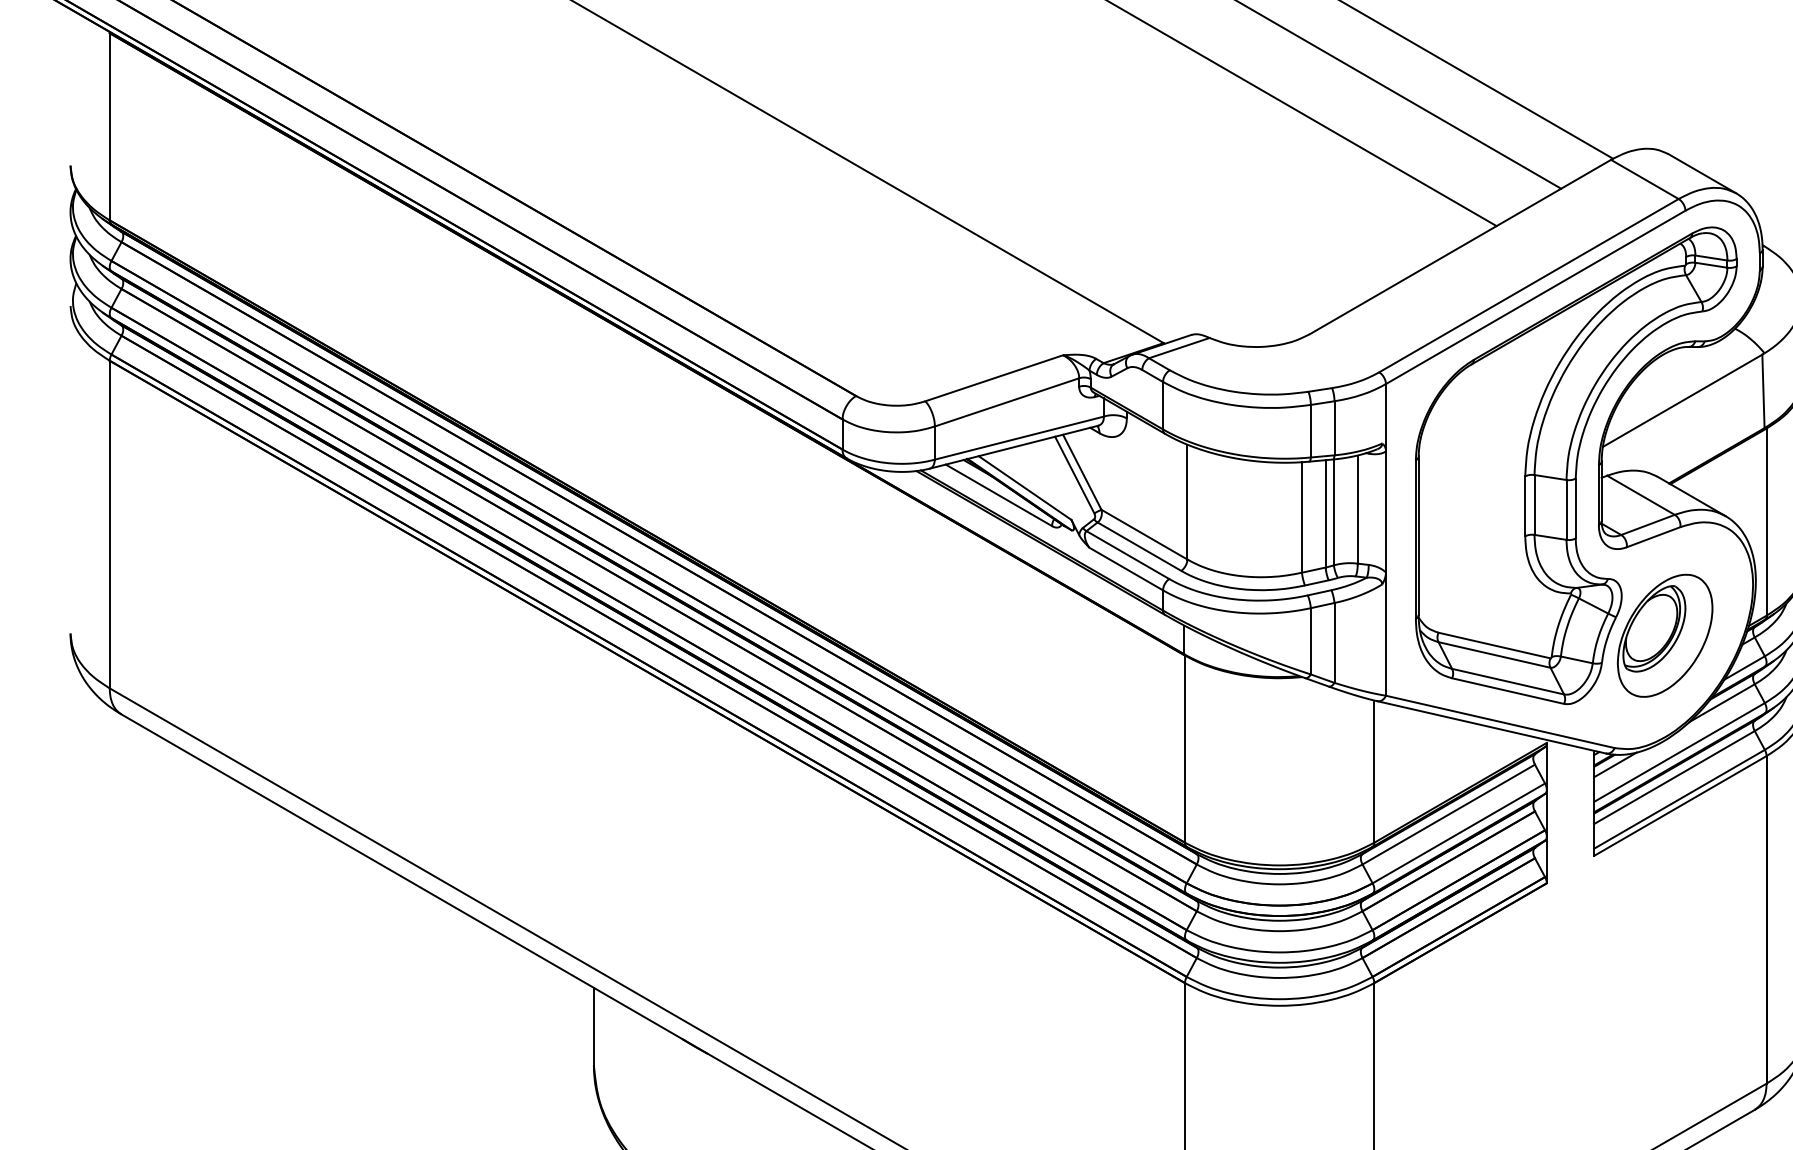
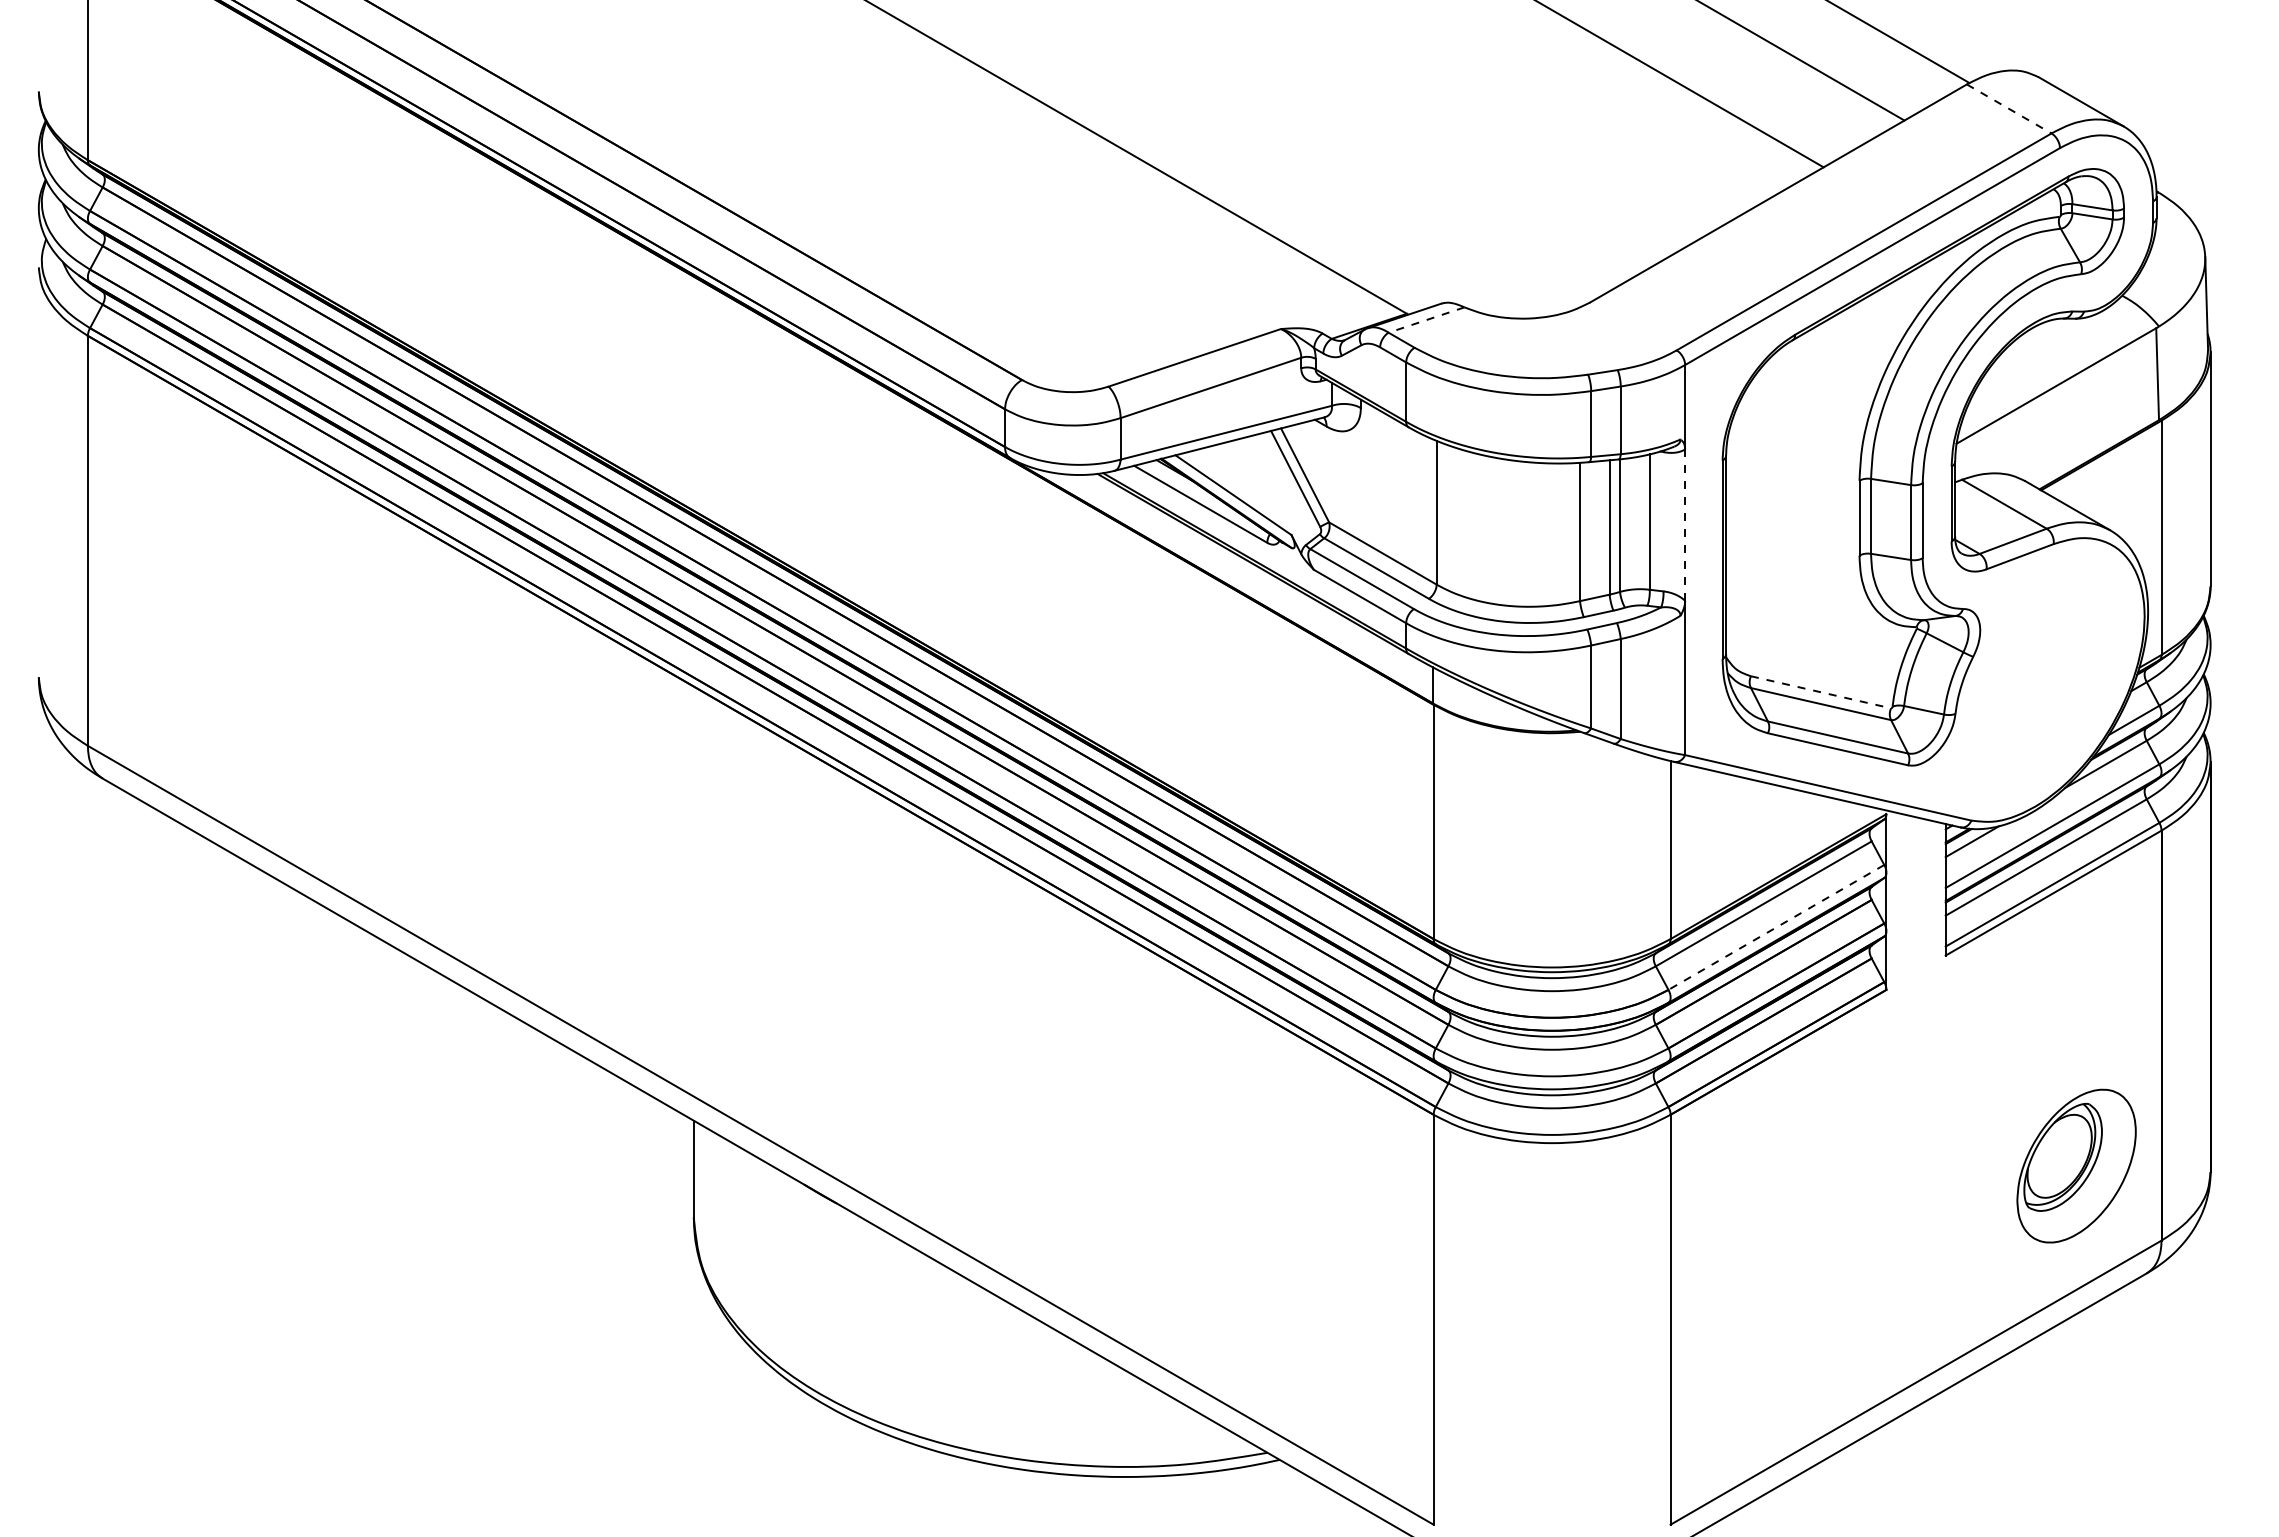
line: (1645, 179) -> (2009, 108), solid -> dashed
line: (1179, 348) -> (1426, 320), solid -> dashed
line: (1386, 512) -> (1685, 525), solid -> dashed
part: (1665, 635) -> (2076, 1165), moved
line: (1494, 645) -> (1821, 692), solid -> dashed
line: (1458, 833) -> (1776, 927), solid -> dashed

